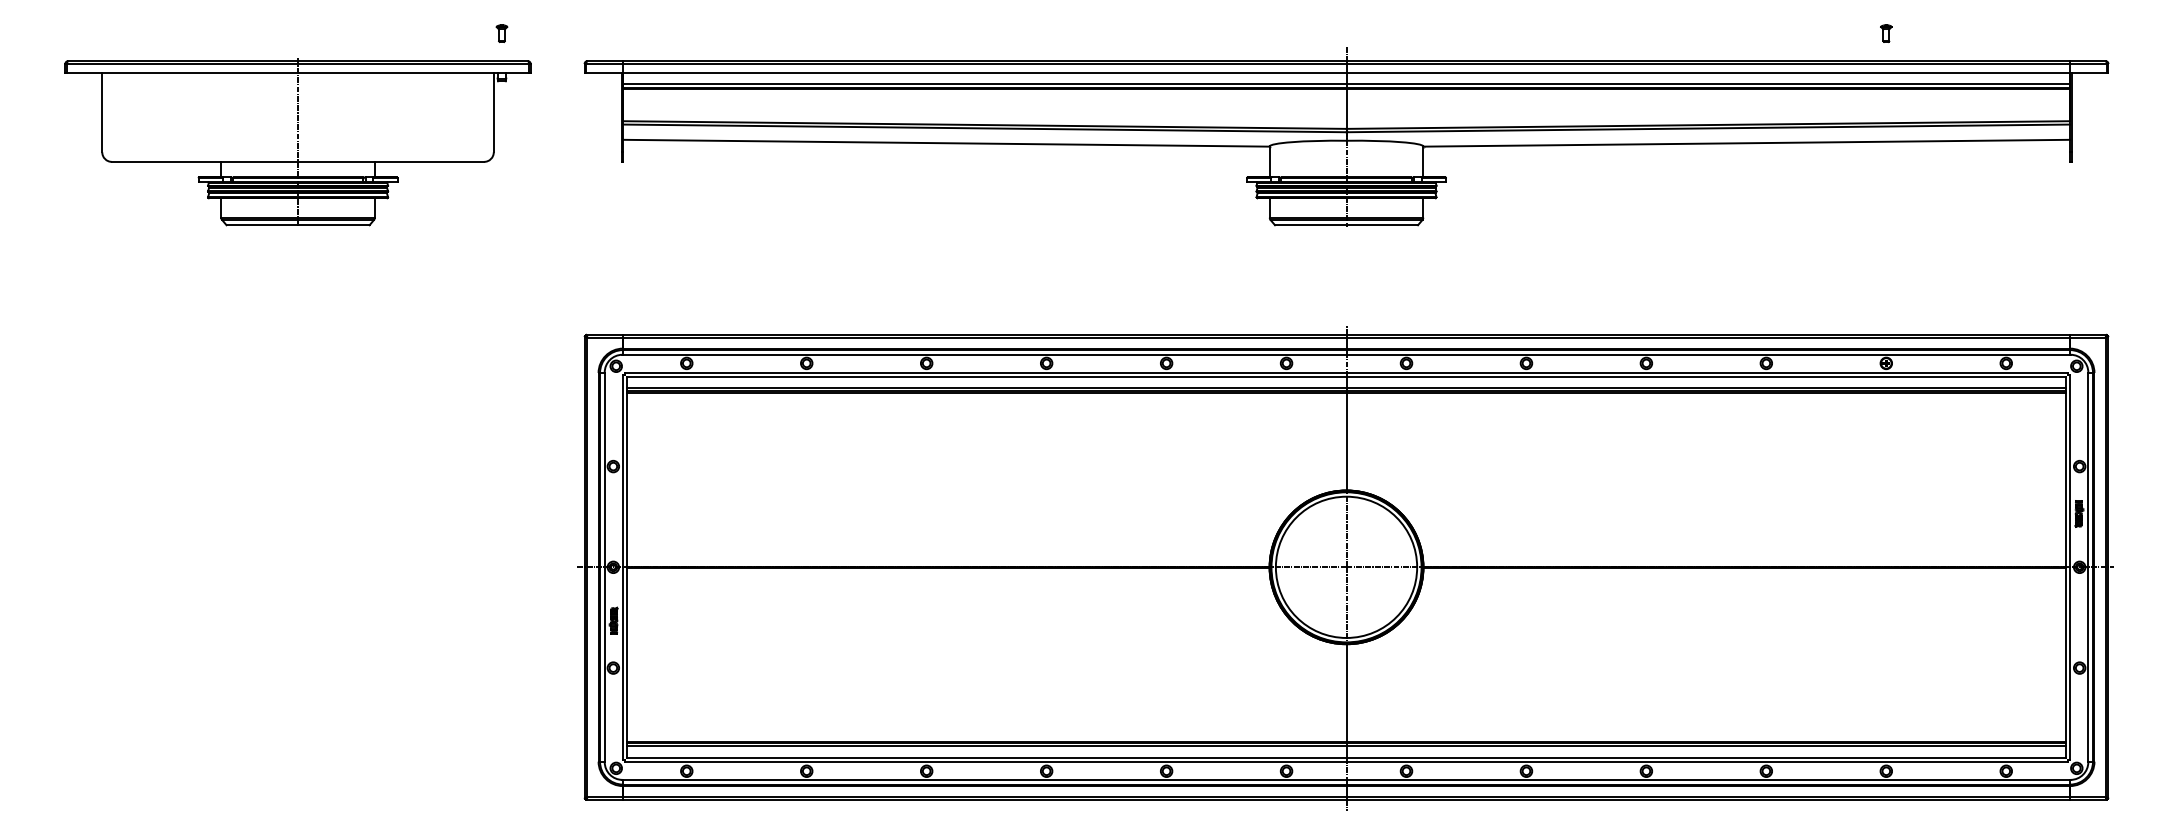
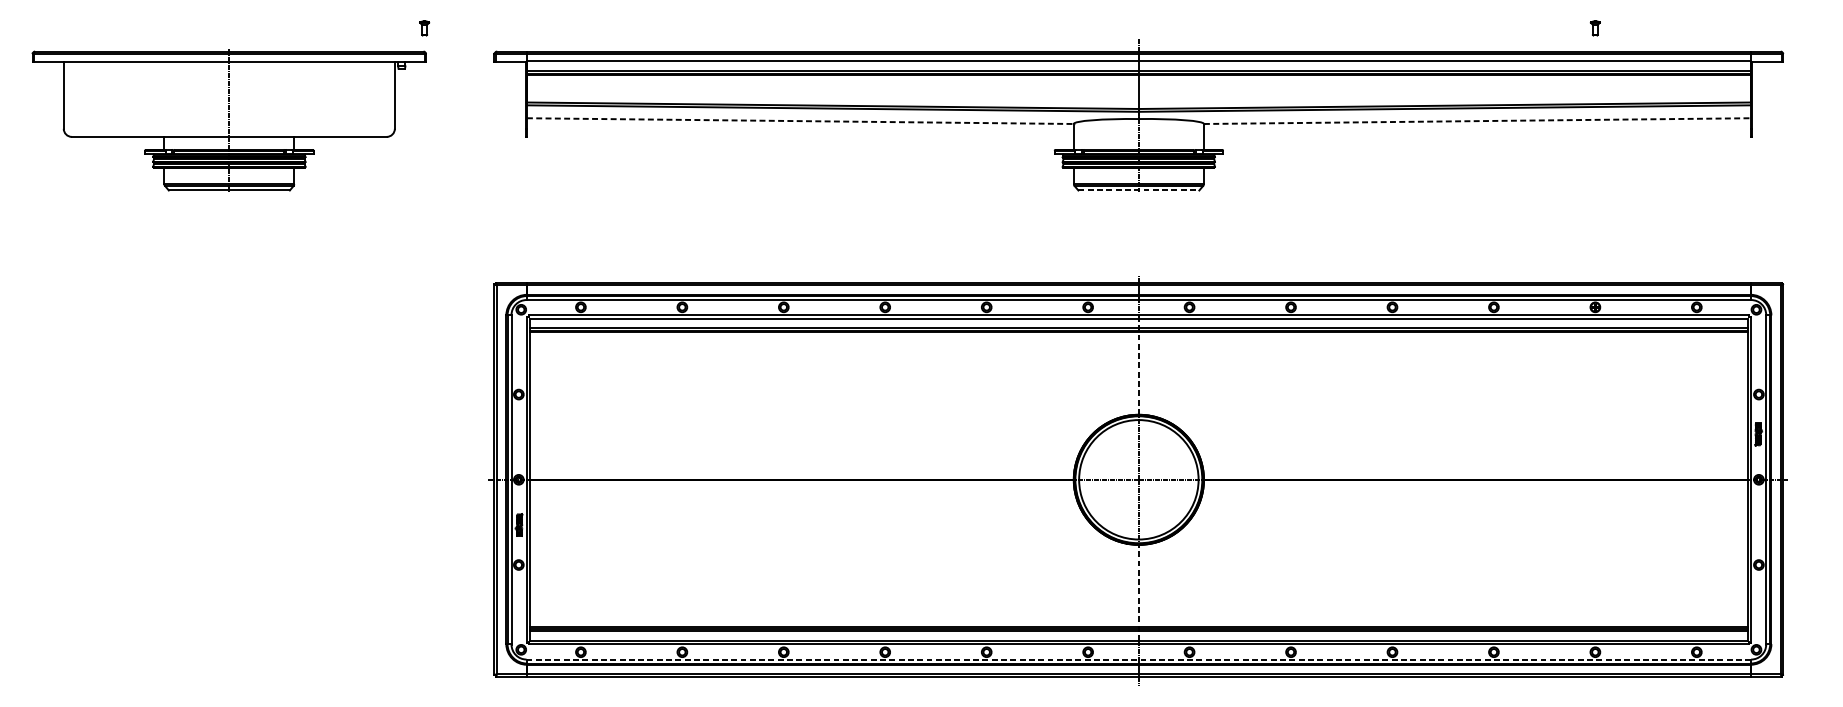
part: (297, 142) -> (228, 120), moved
line: (946, 143) -> (800, 121), solid -> dashed
line: (1747, 143) -> (1477, 121), solid -> dashed
line: (1347, 225) -> (1139, 190), solid -> dashed
line: (1346, 433) -> (1138, 366), solid -> dashed
line: (1346, 701) -> (1138, 593), solid -> dashed
line: (1347, 779) -> (1139, 659), solid -> dashed

